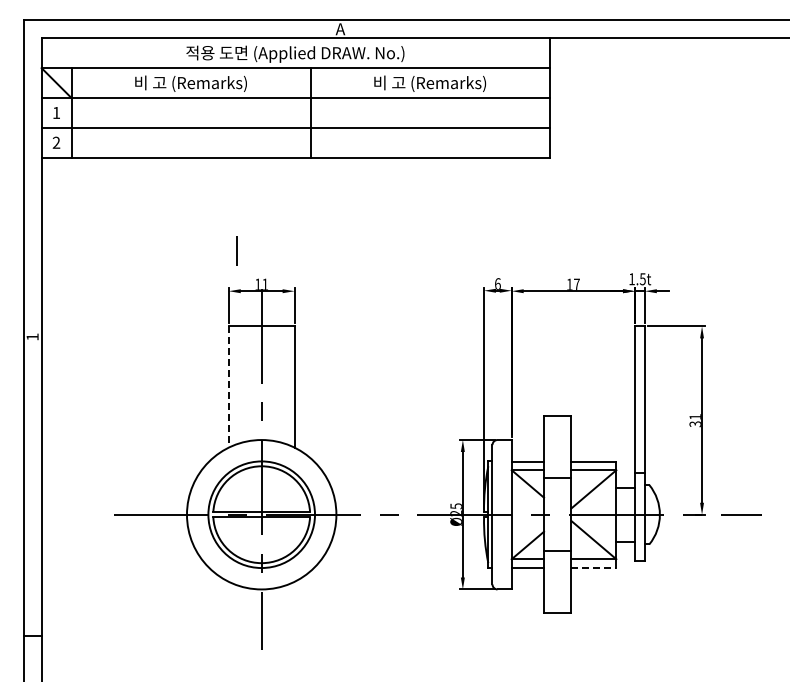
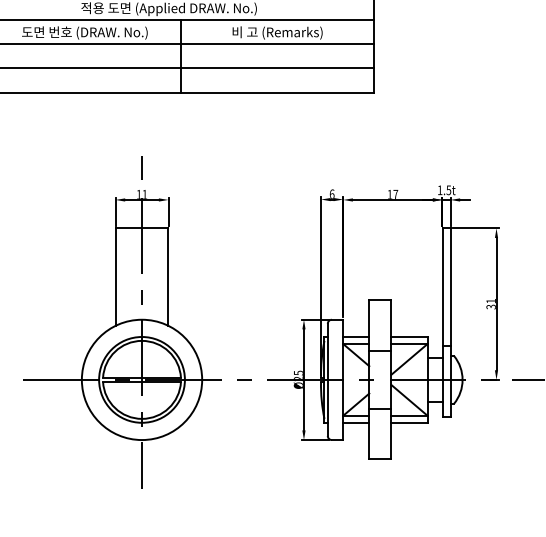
text: (190, 83) -> (84, 32), 비 고 (Remarks) -> 도면 번호 (DRAW. No.)
line: (236, 250) -> (141, 167), moved
line: (228, 387) -> (115, 277), dashed -> solid
line: (594, 567) -> (409, 422), dashed -> solid

